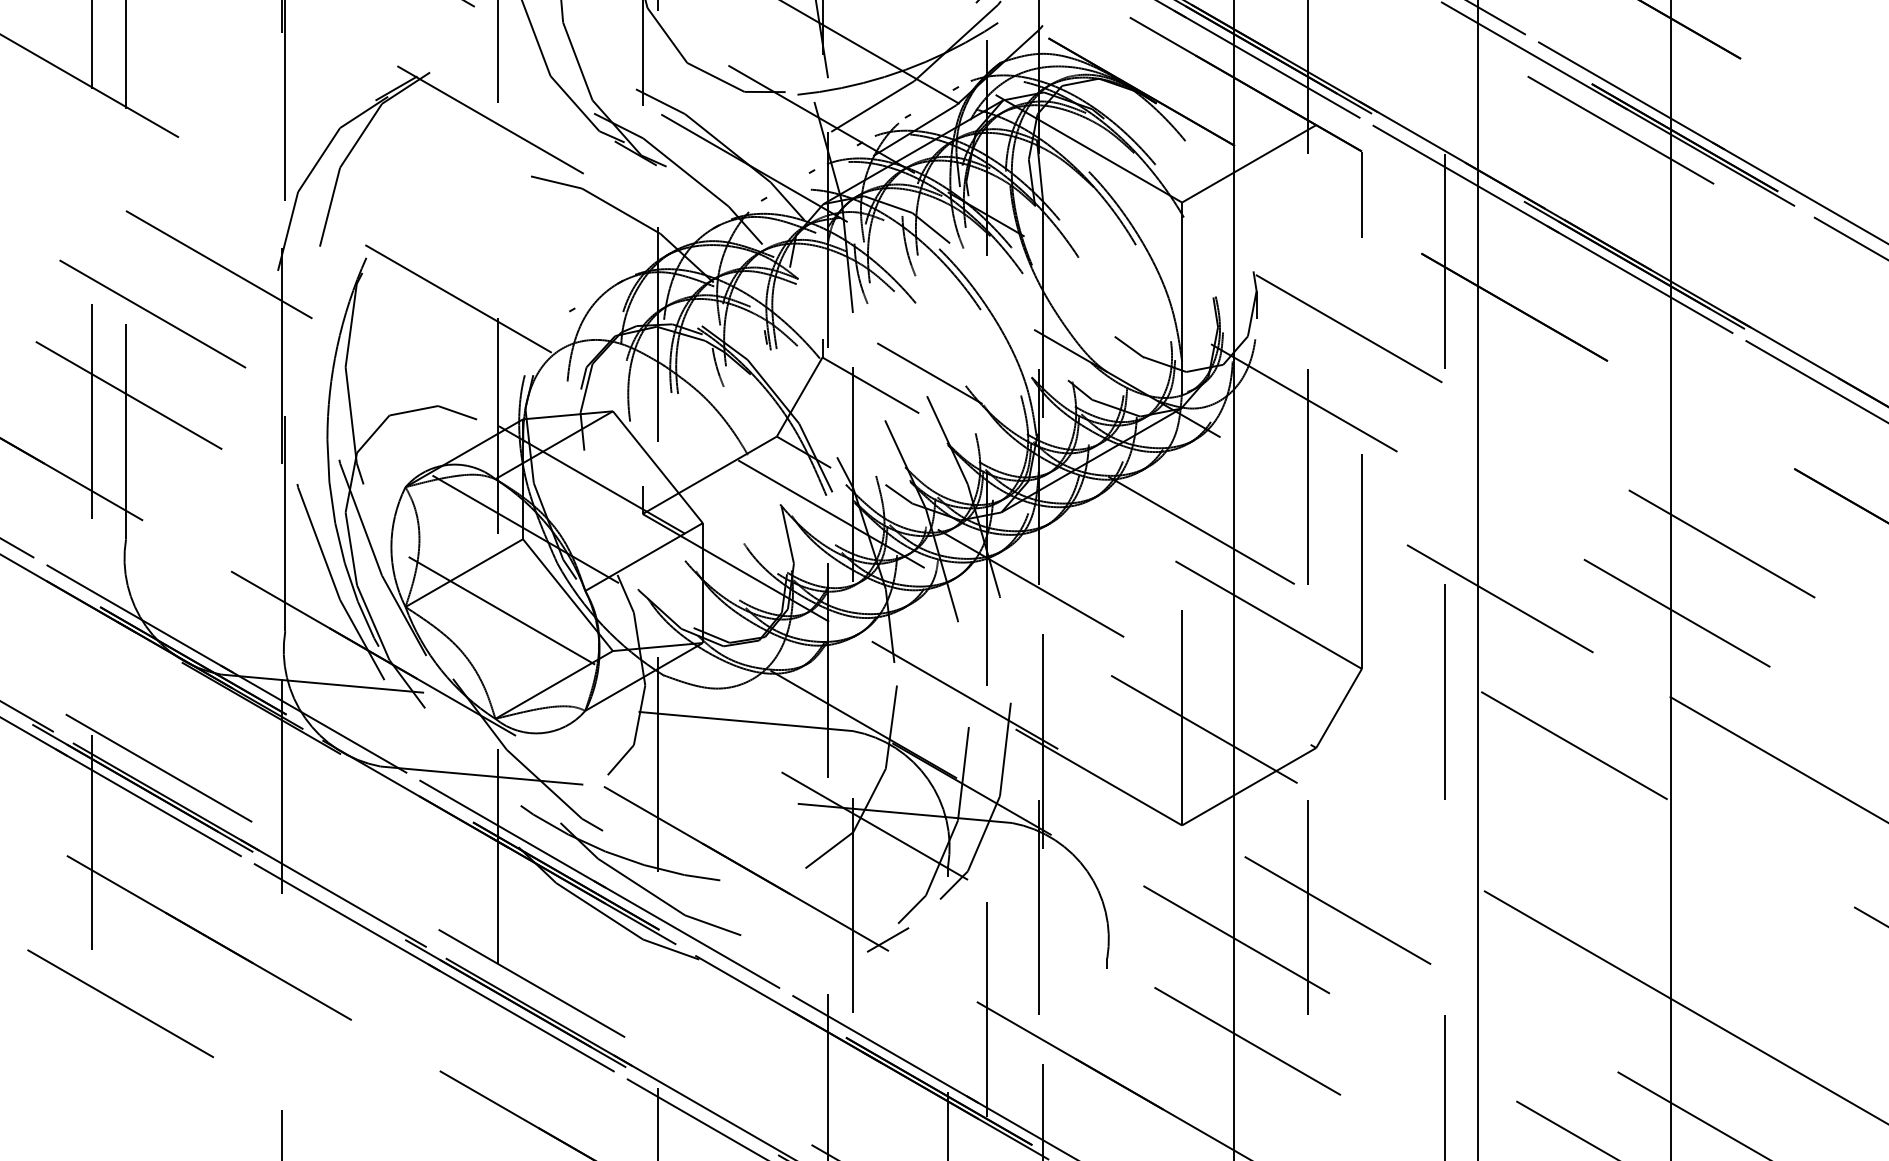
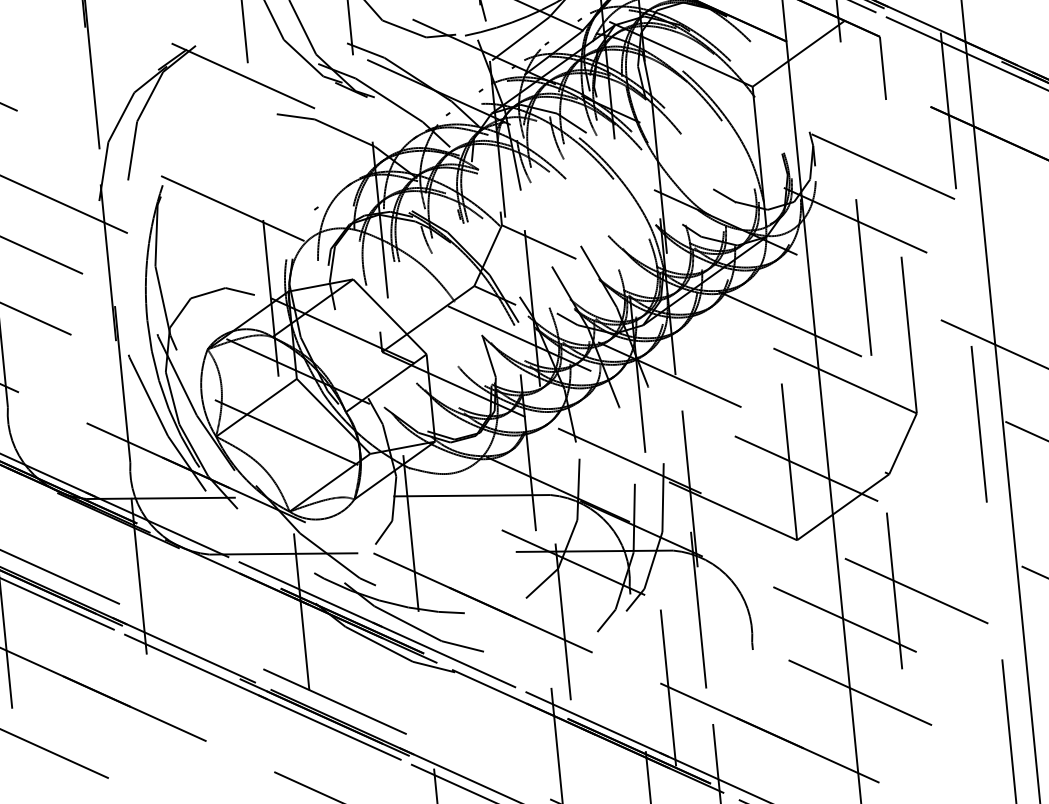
line: (929, 373) -> (580, 229), removed
line: (888, 939) -> (591, 644), removed

